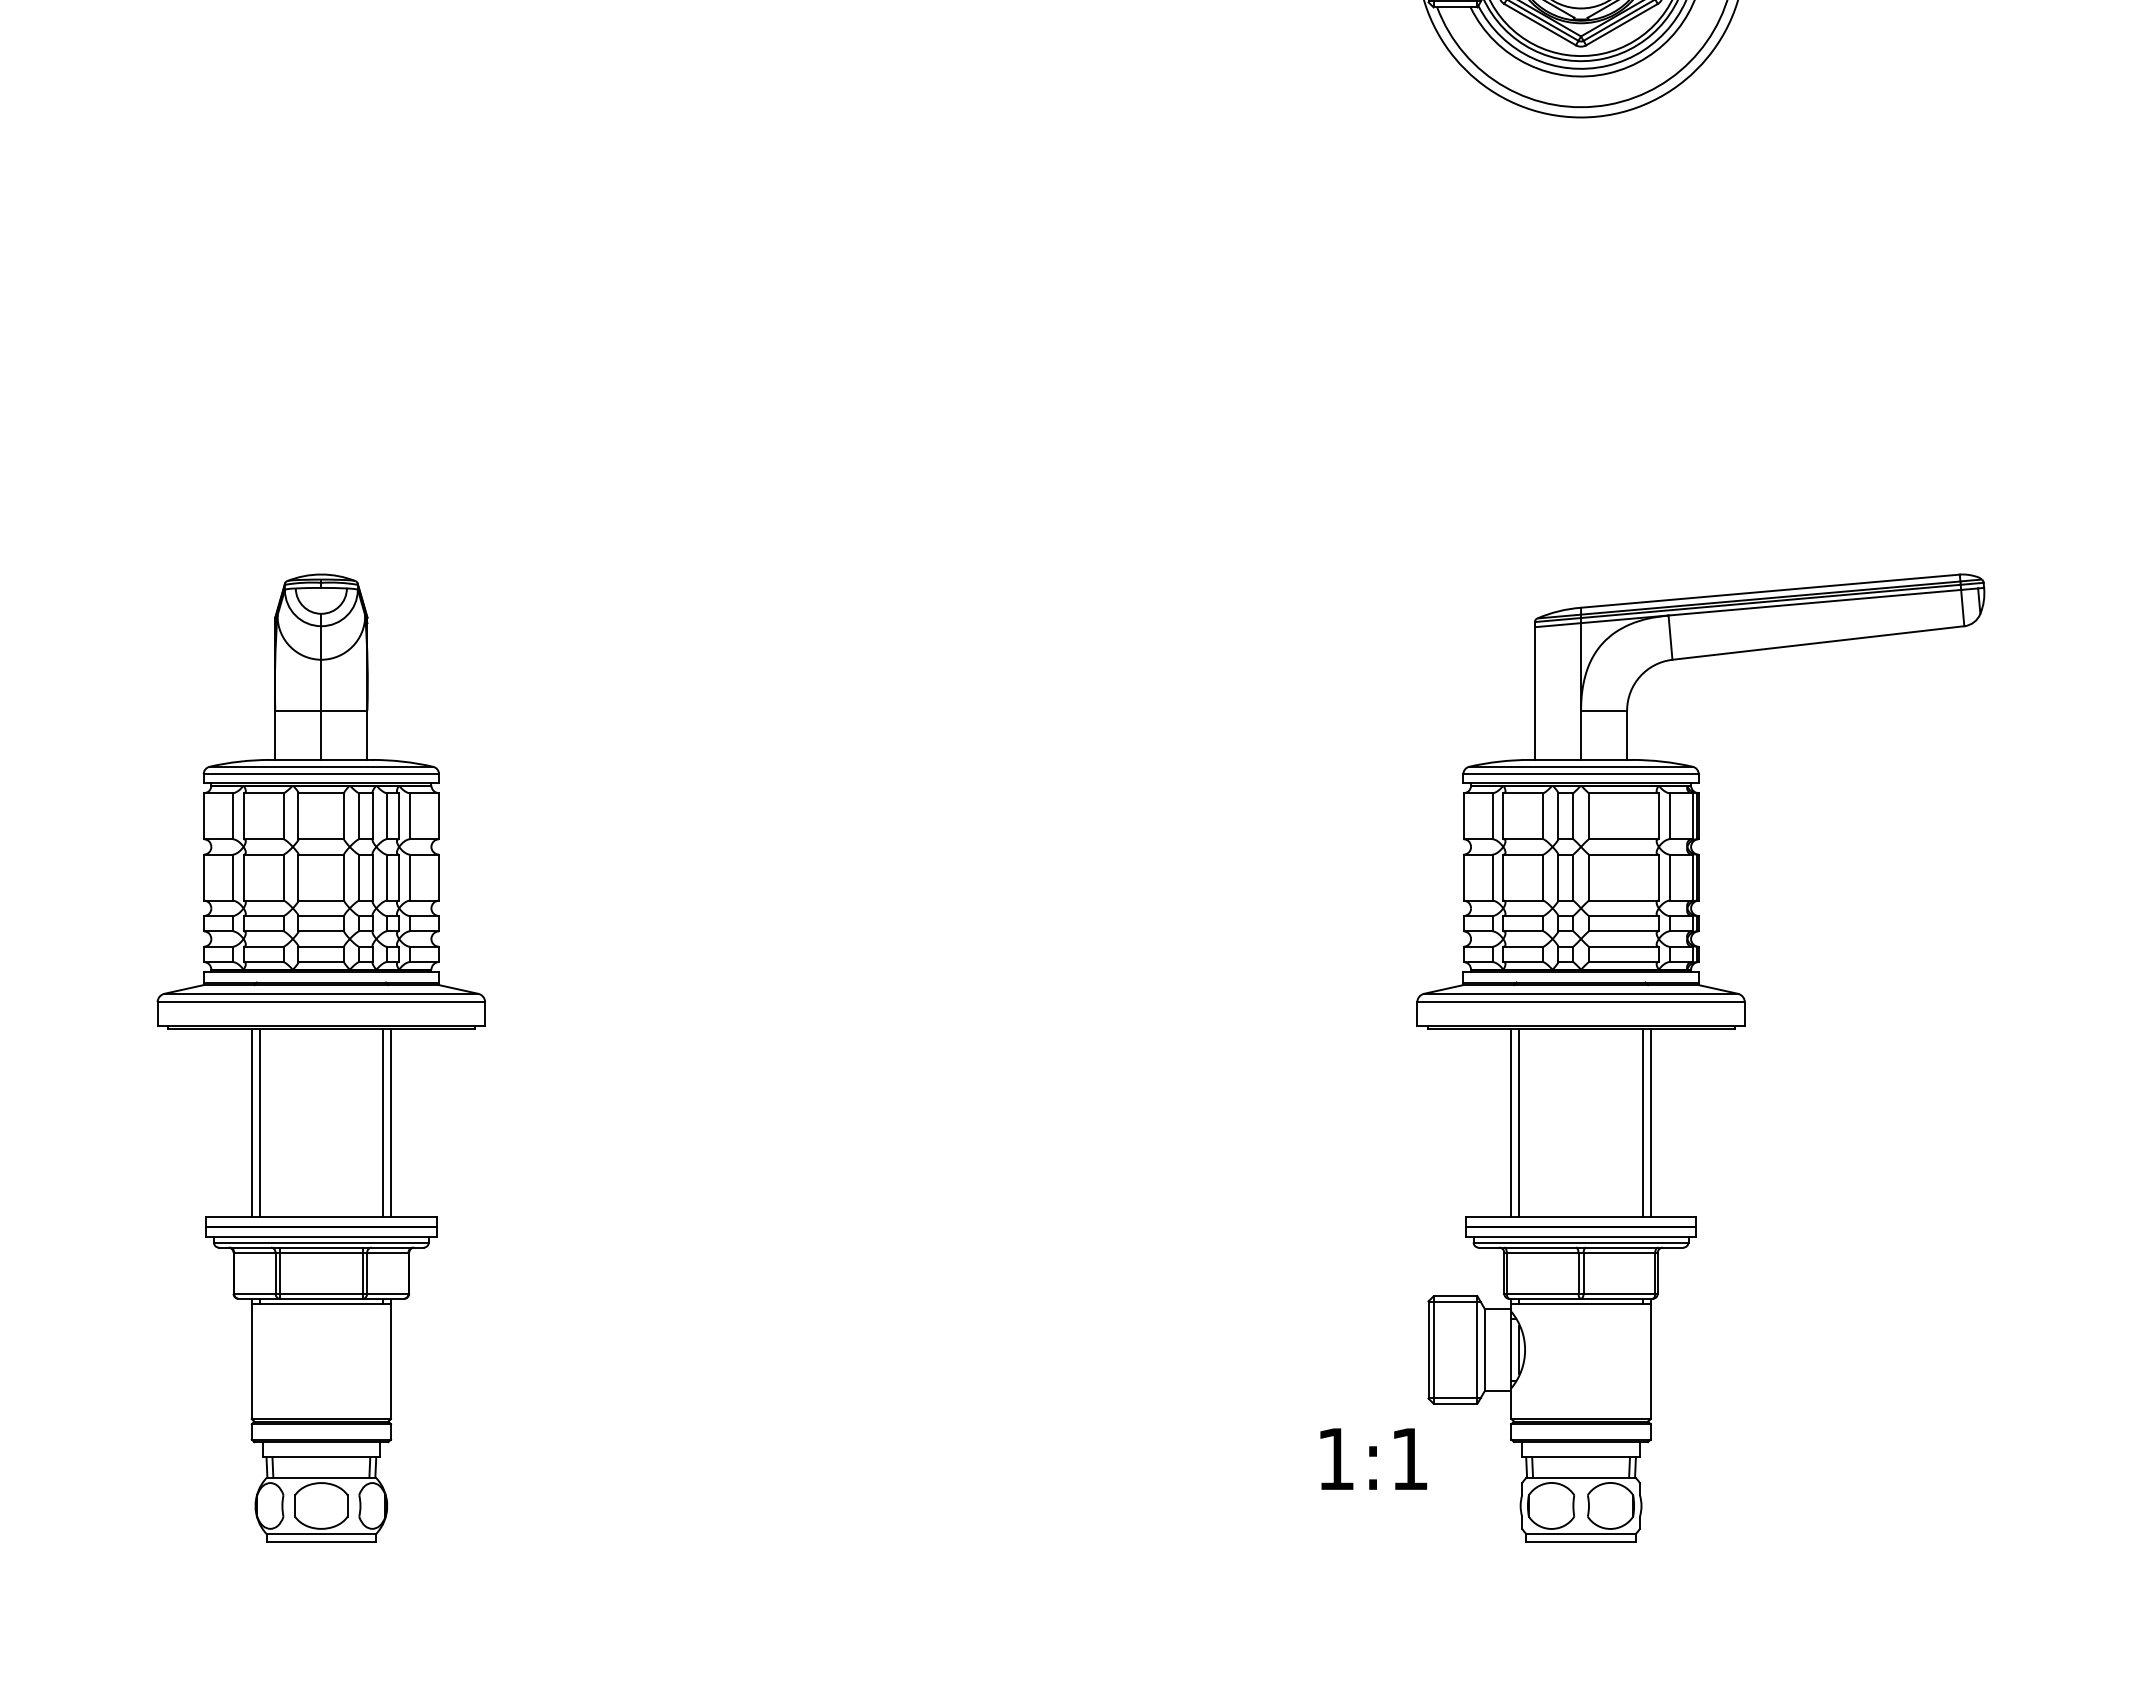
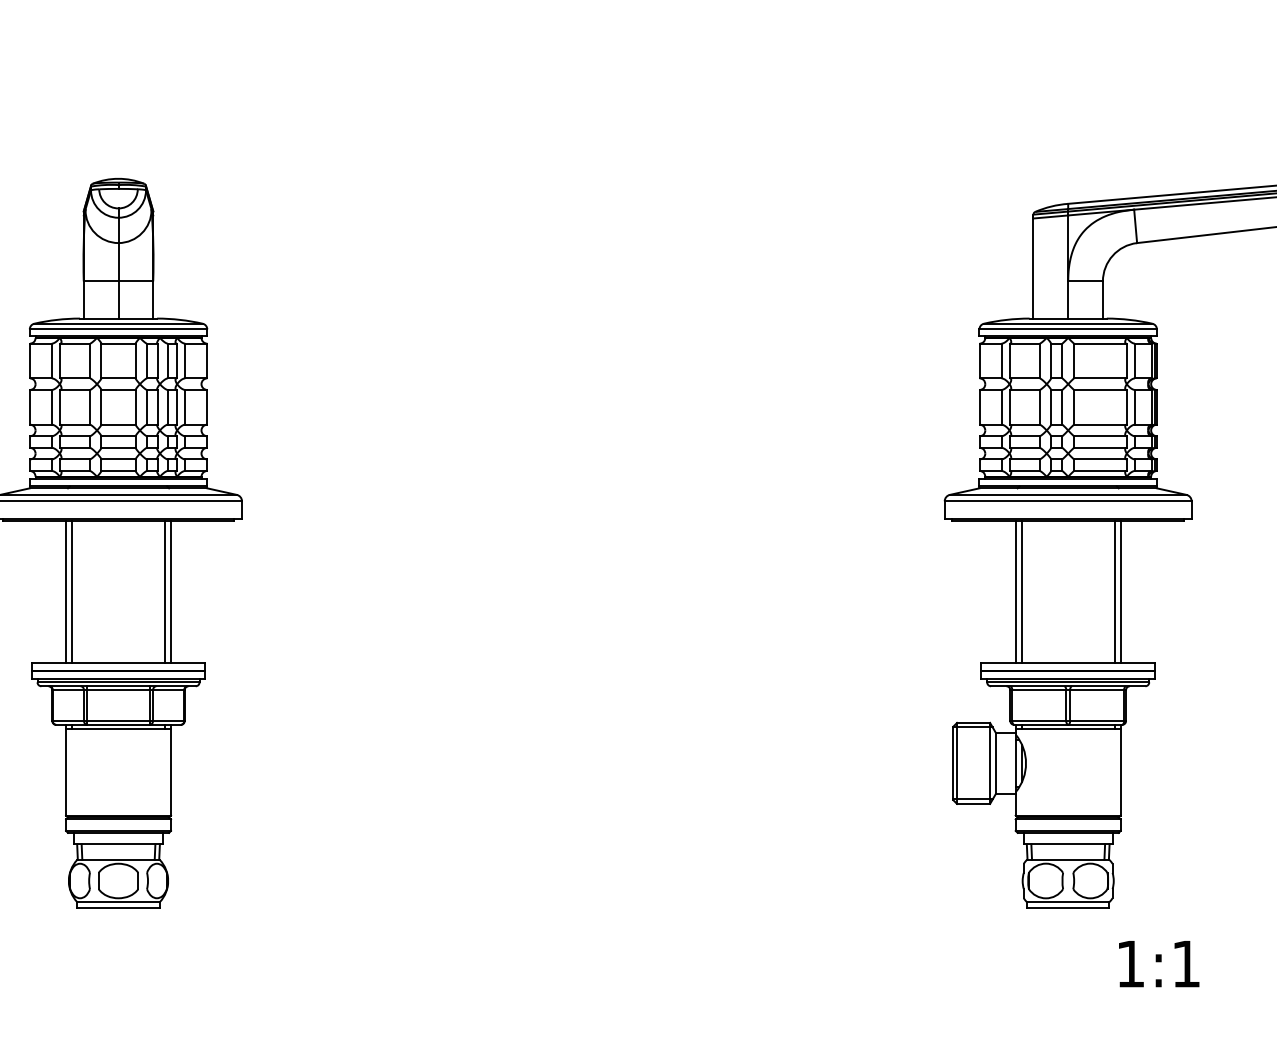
text: (1373, 1458) -> (1159, 963), moved

